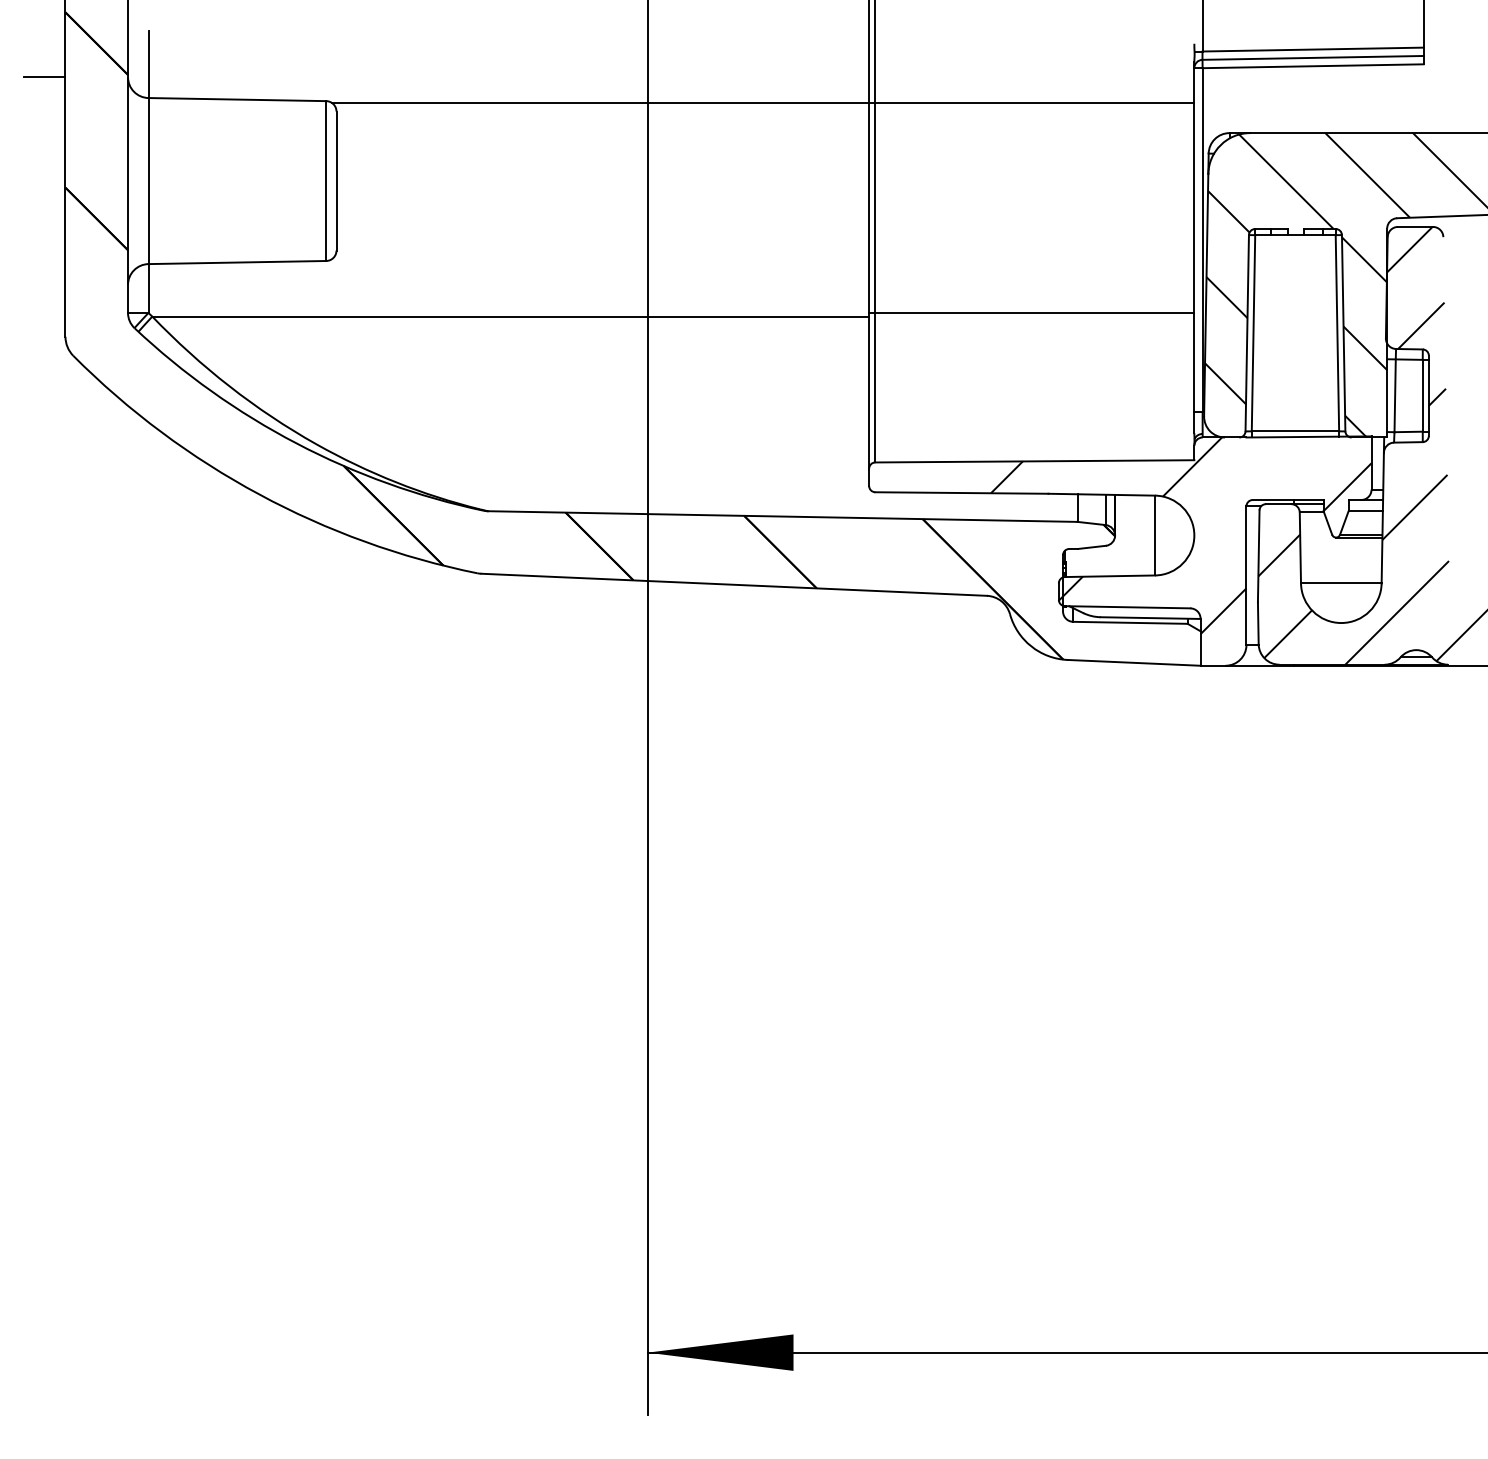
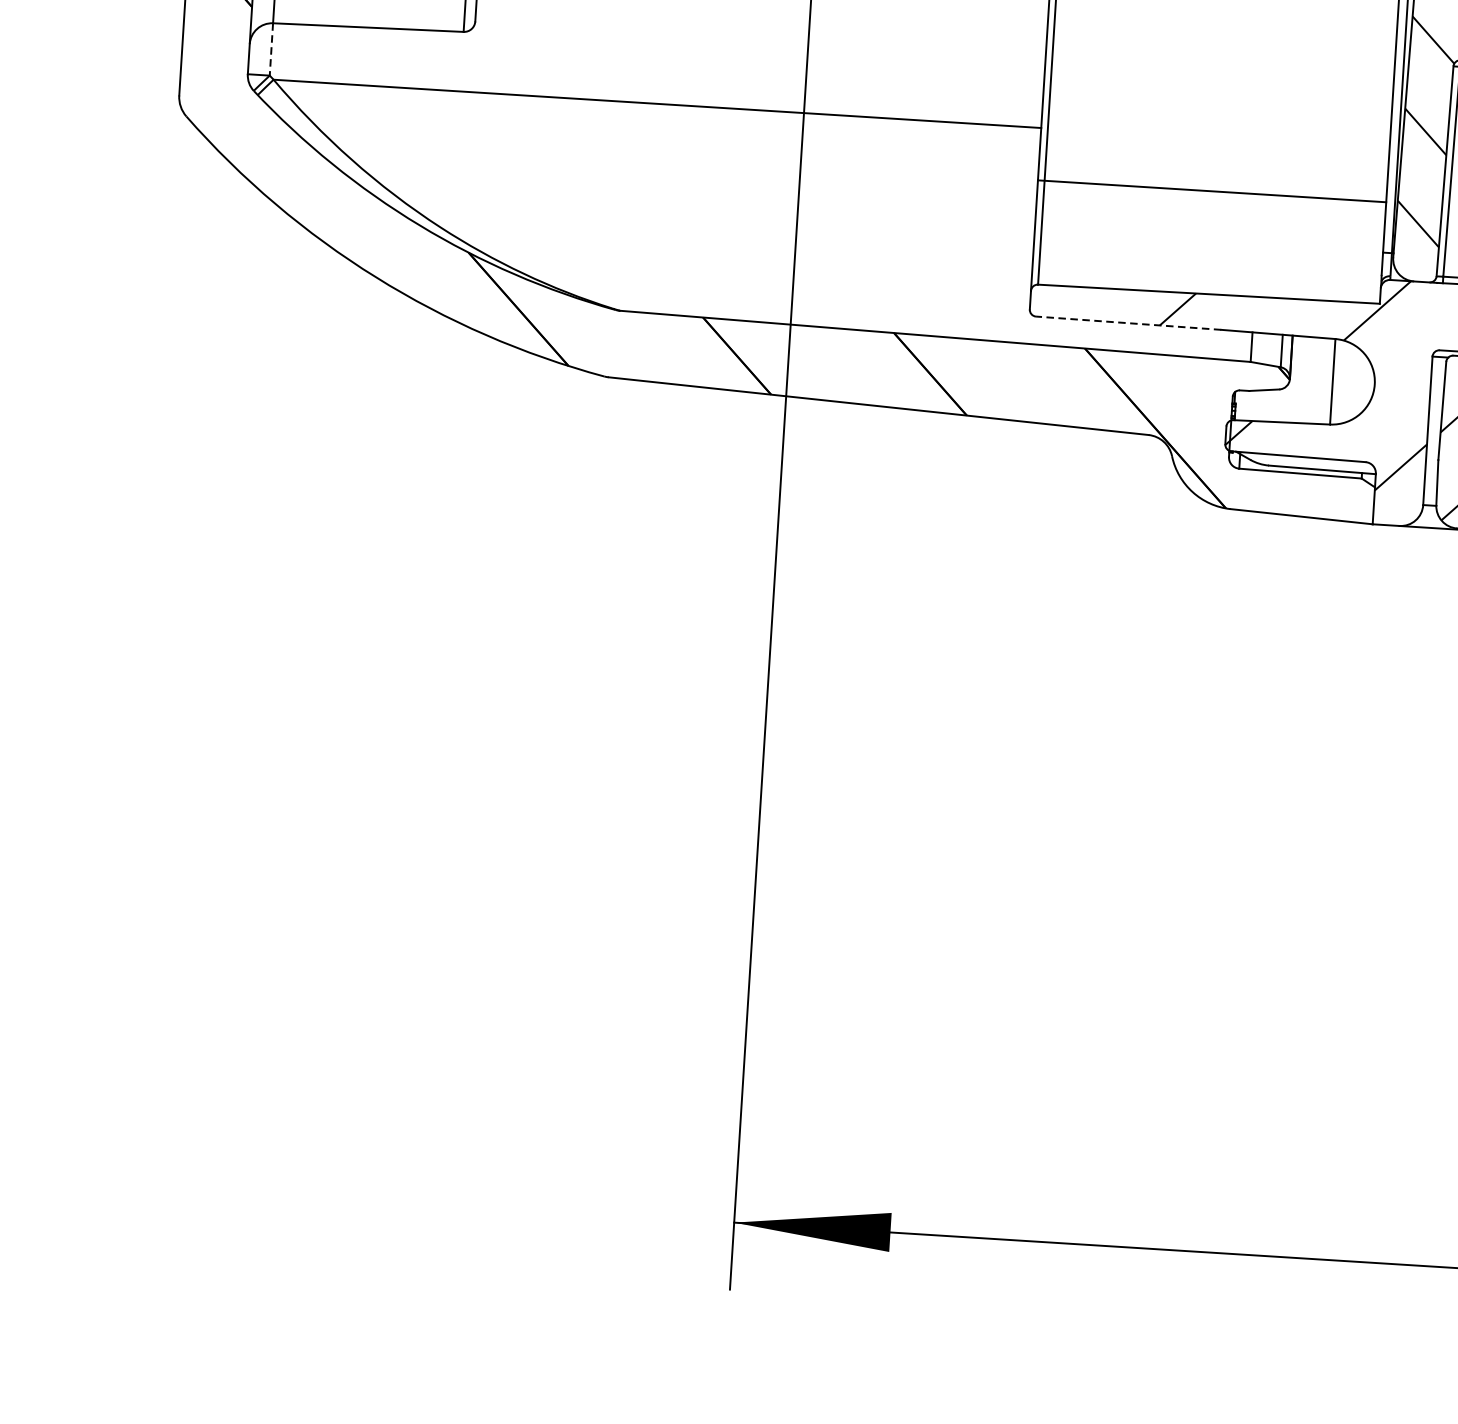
line: (148, 289) -> (271, 50), solid -> dashed
line: (1031, 313) -> (1211, 191), moved
line: (961, 493) -> (1128, 323), solid -> dashed

